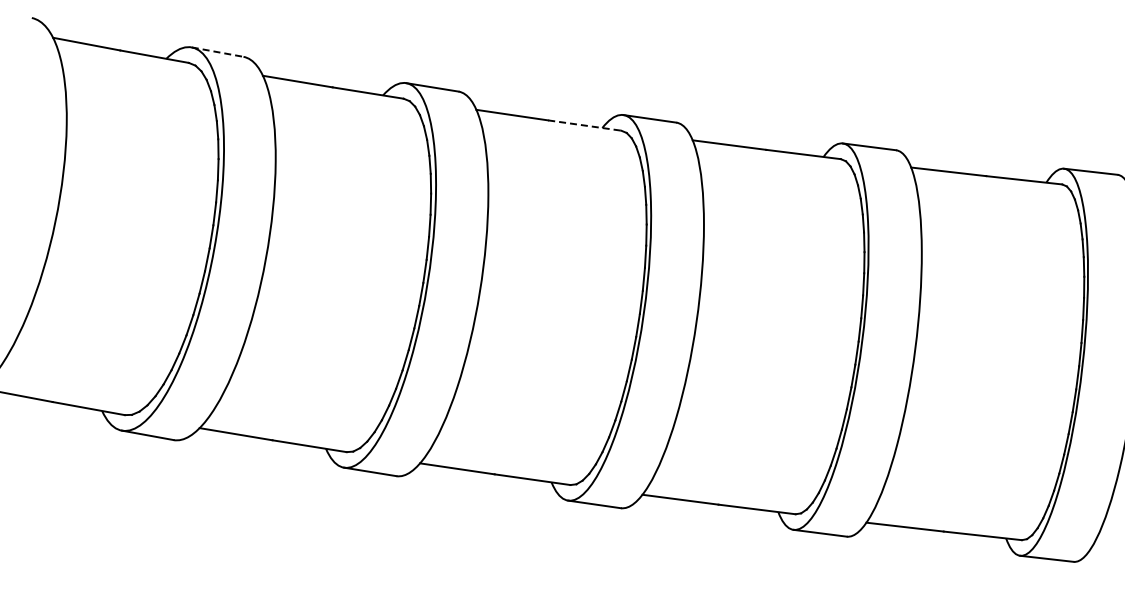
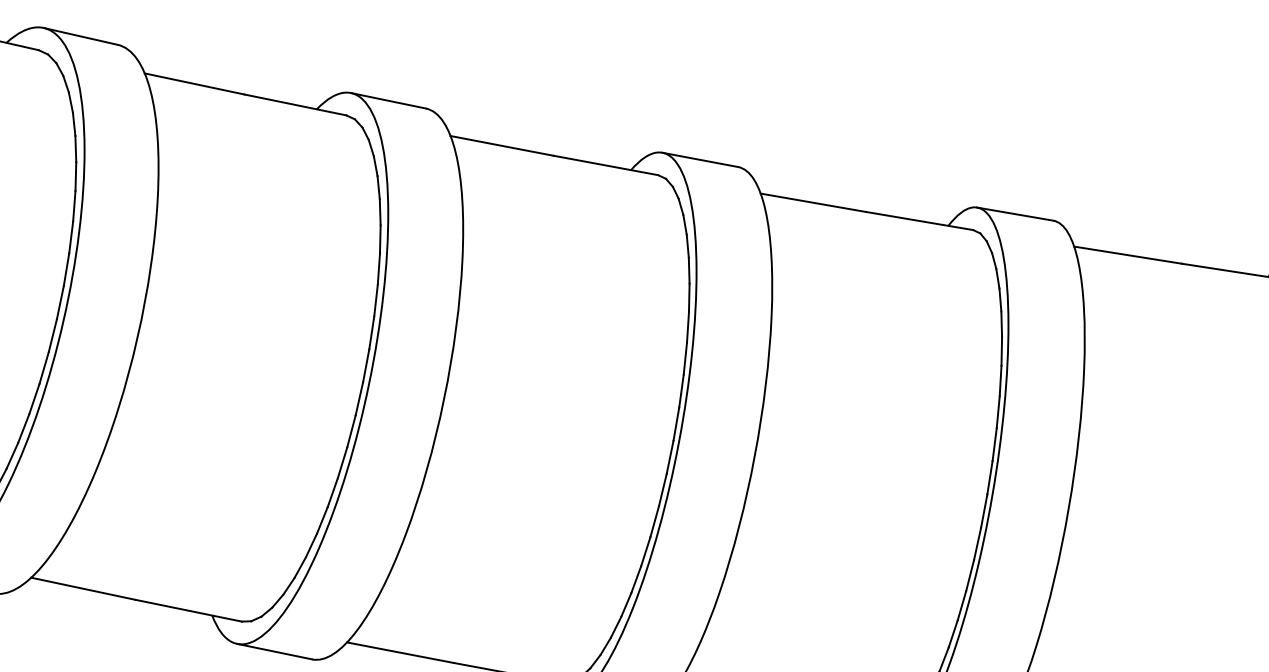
line: (218, 52) -> (82, 37), dashed -> solid
line: (584, 125) -> (605, 165), dashed -> solid

